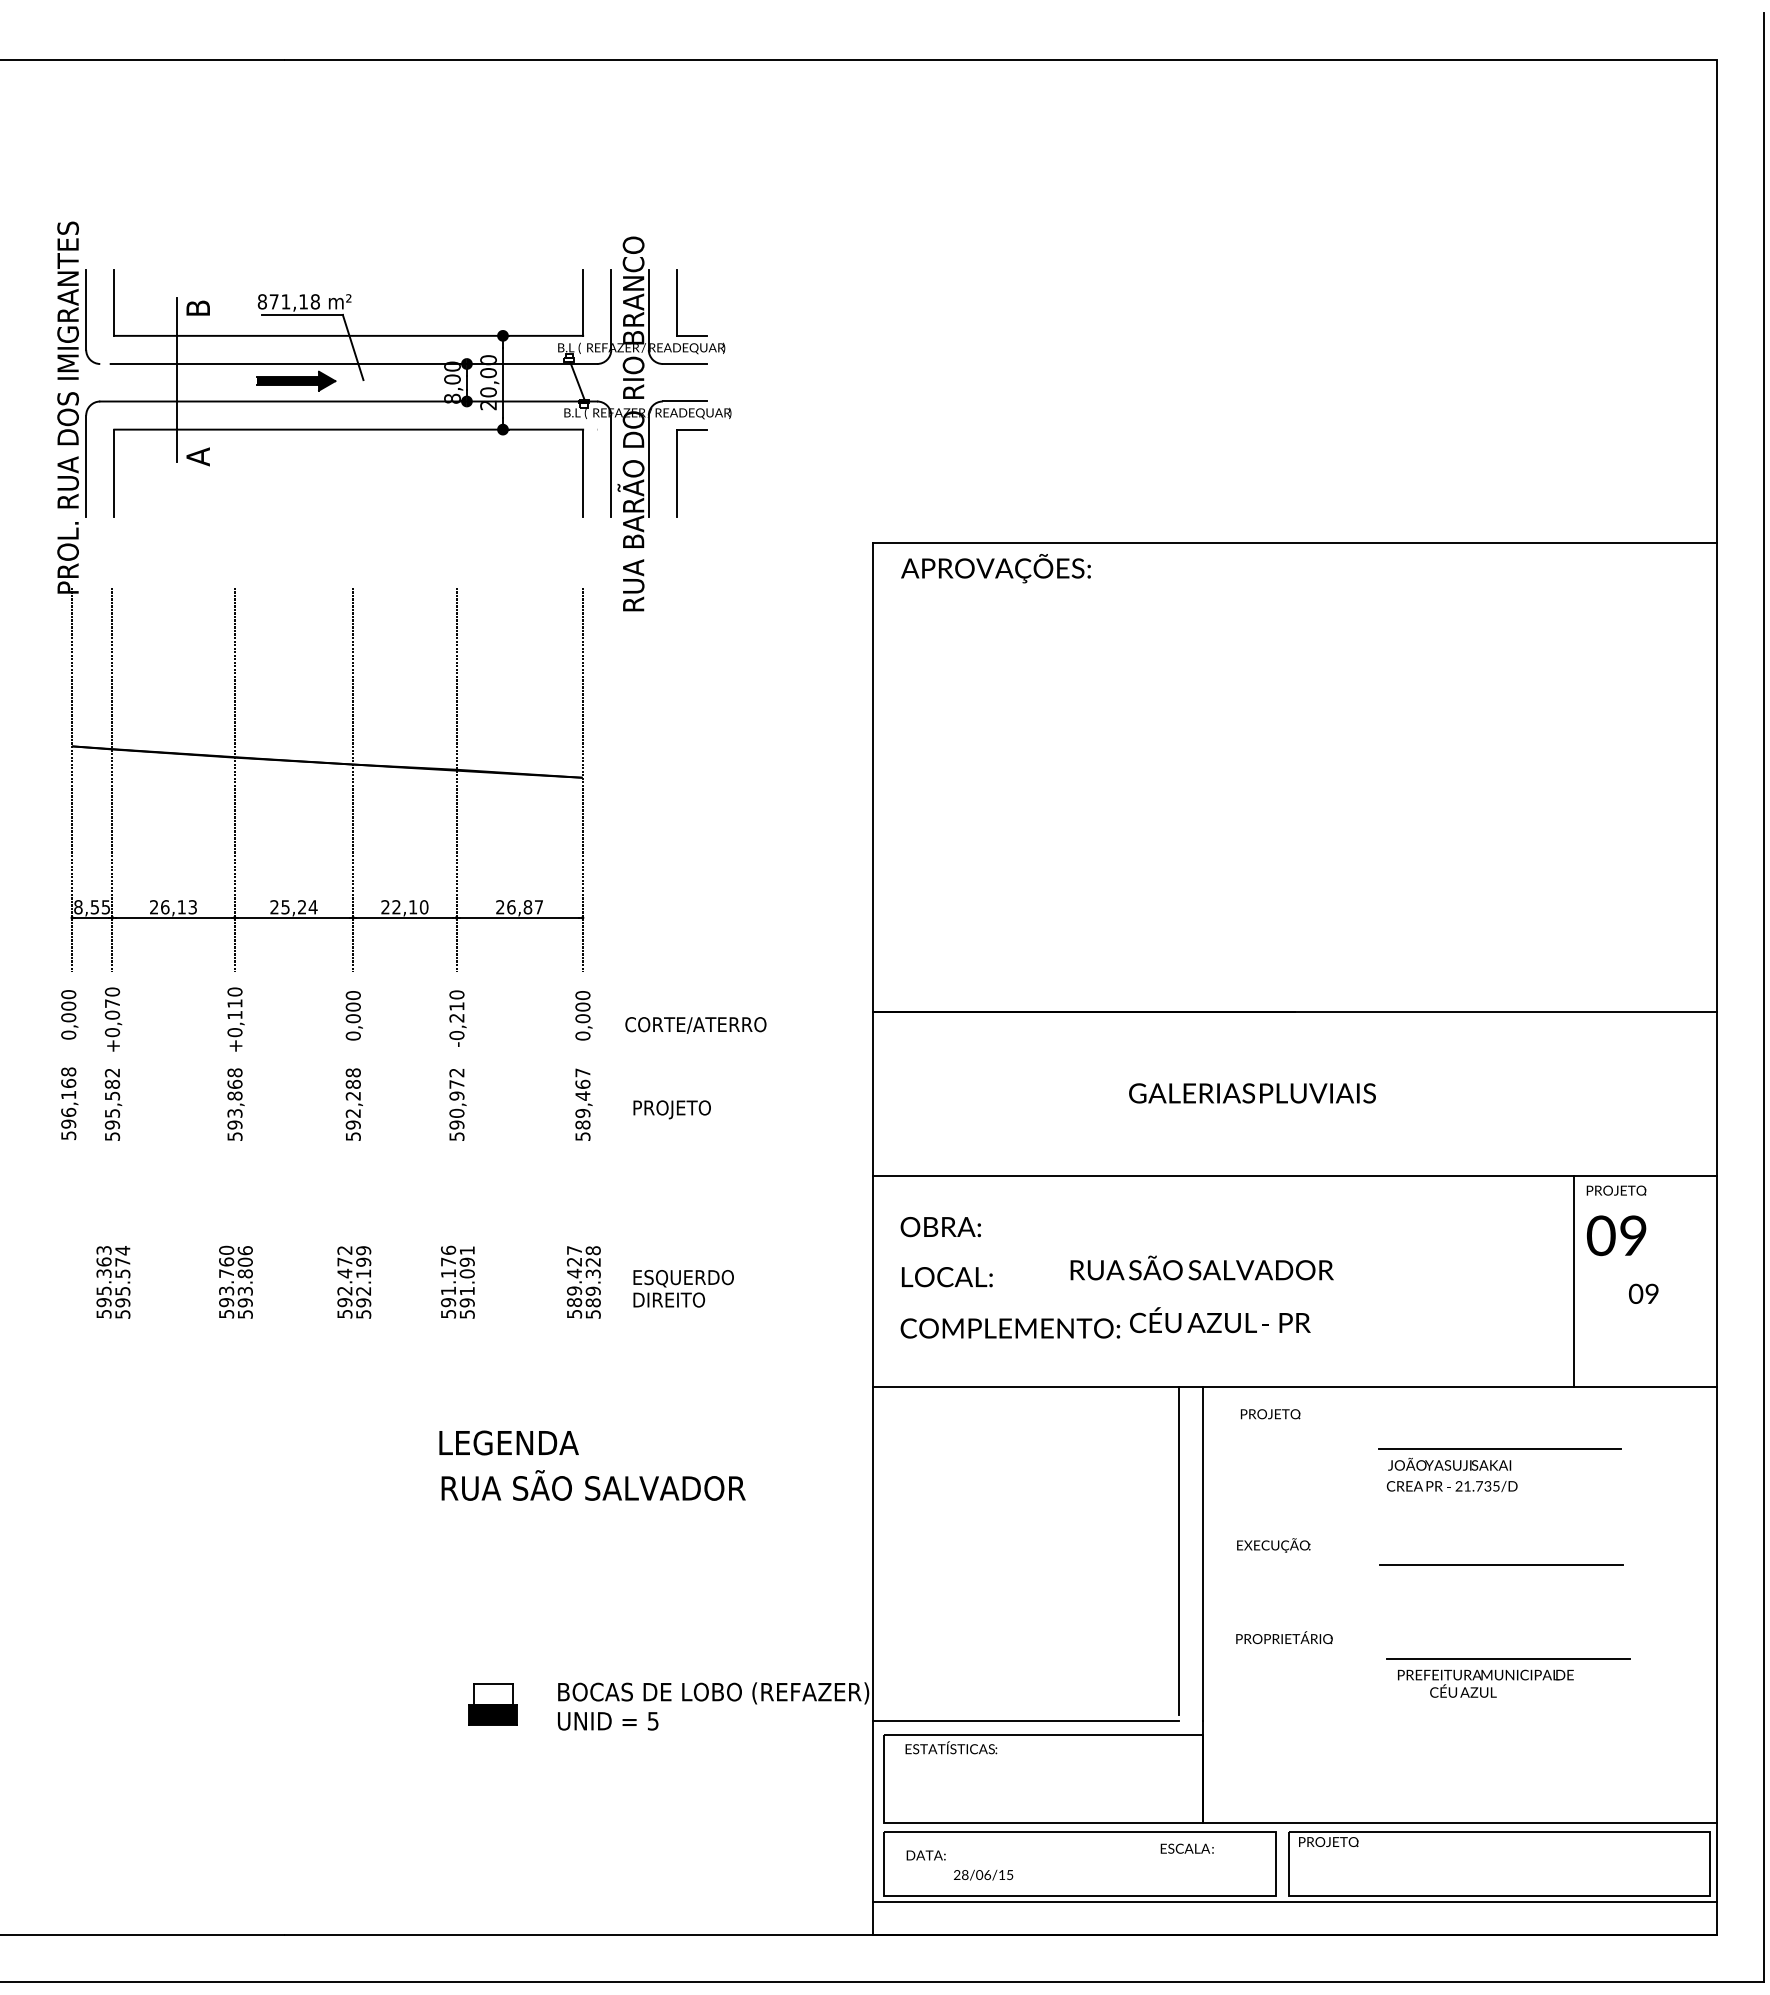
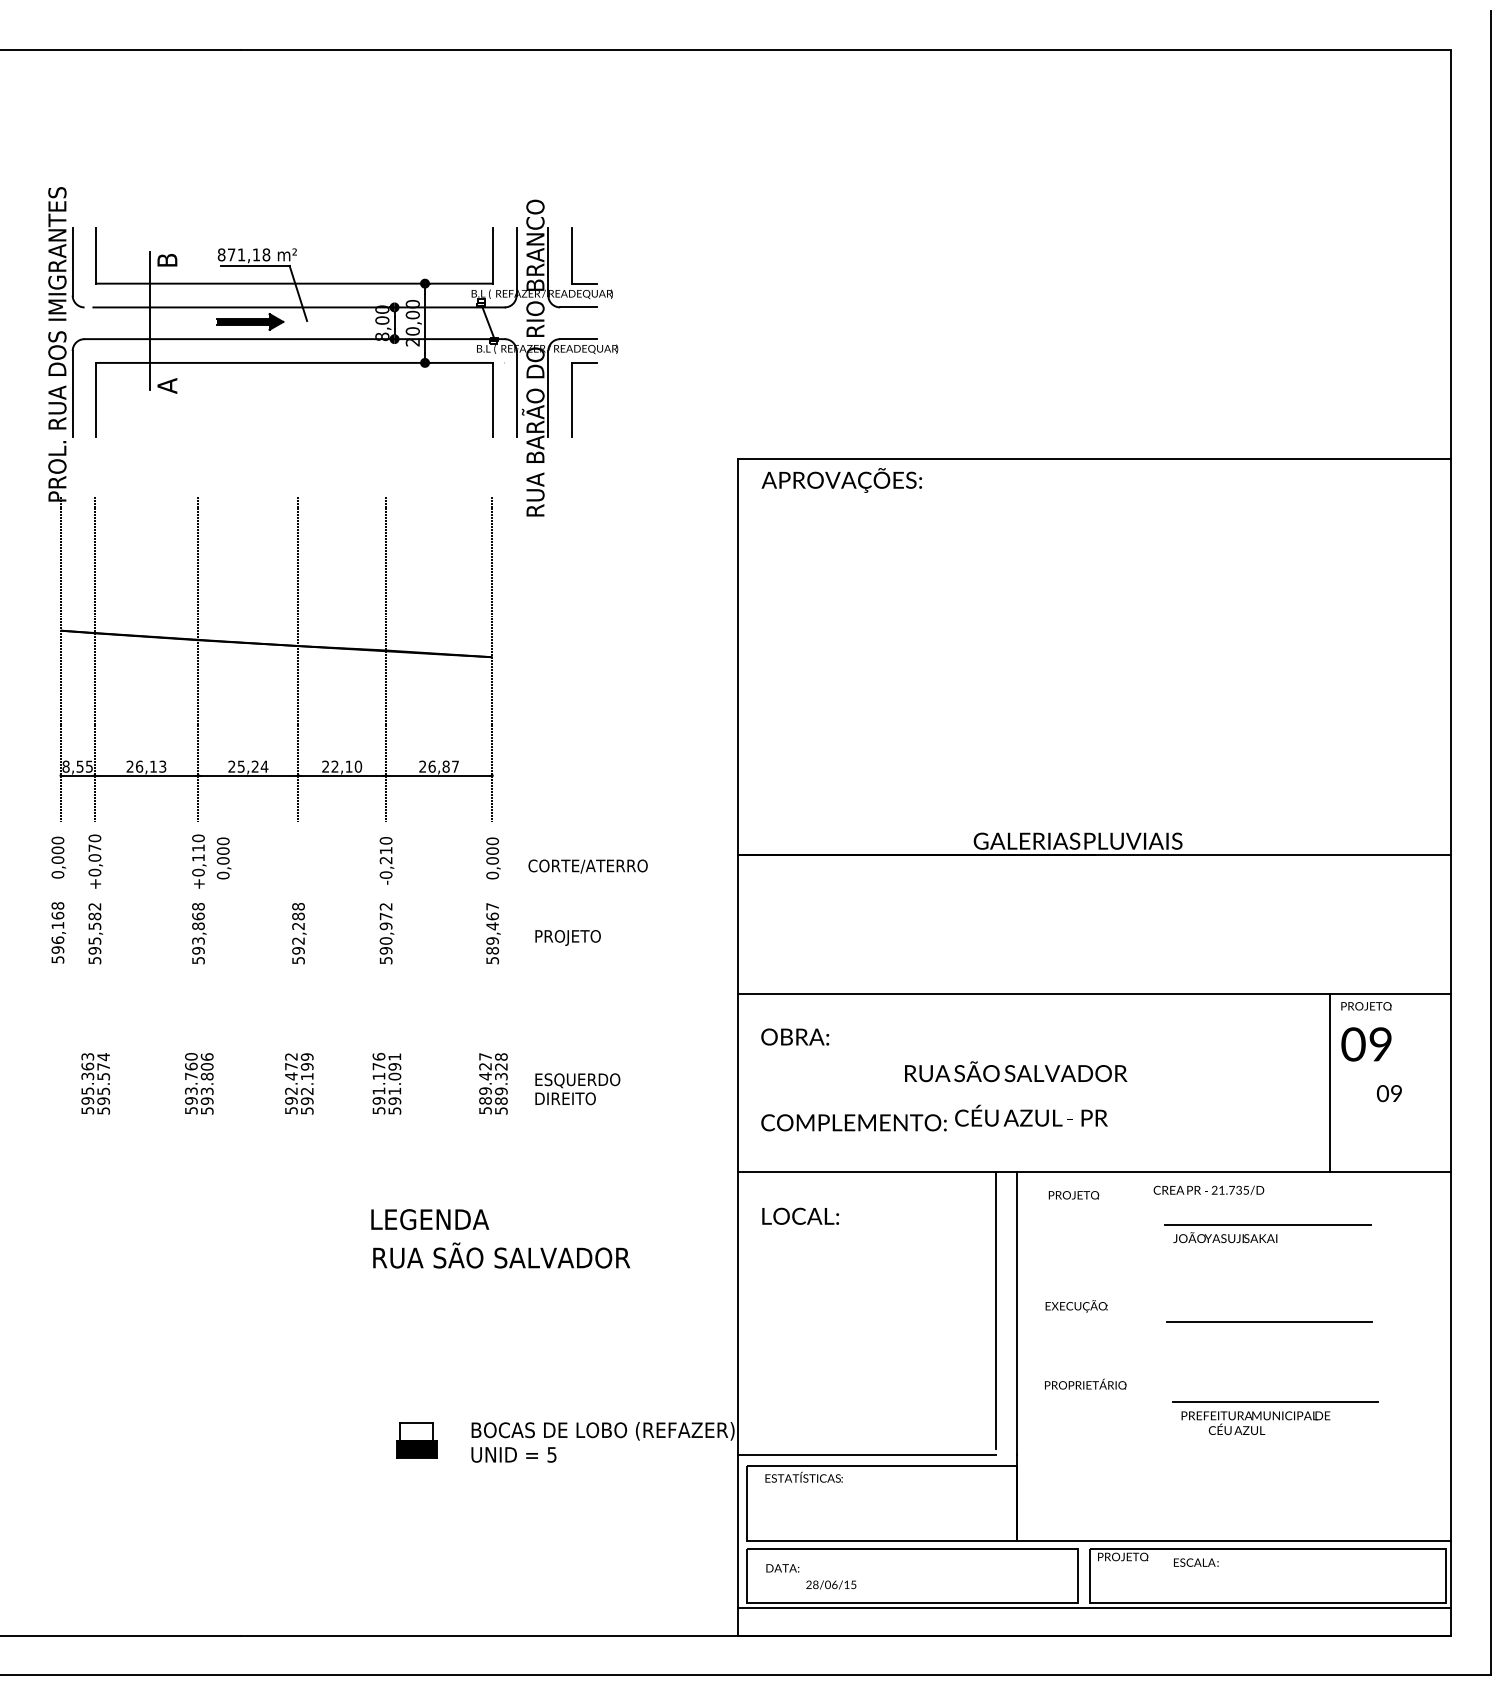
text: (353, 1015) -> (223, 858), moved
text: (1252, 1093) -> (1078, 841), moved
text: (947, 1277) -> (800, 1216), moved
text: (1451, 1486) -> (1208, 1190), moved
text: (1186, 1848) -> (1195, 1562), moved

